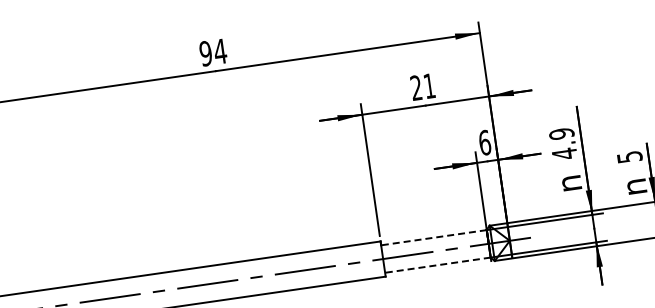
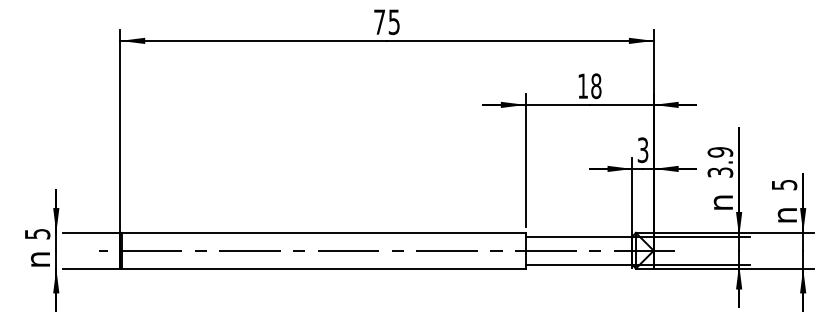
text: (212, 52) -> (386, 21), 94 -> 75
text: (422, 87) -> (589, 86), 21 -> 18
text: (484, 143) -> (642, 150), 6 -> 3
text: (564, 153) -> (720, 172), 4.9 -> 3.9
line: (433, 237) -> (578, 236), dashed -> solid
line: (437, 265) -> (578, 264), dashed -> solid

